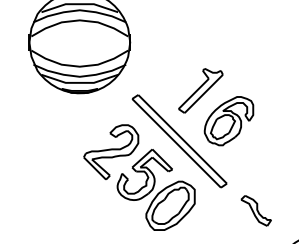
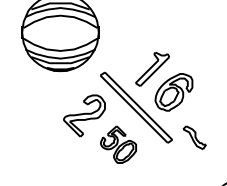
part: (155, 189) -> (118, 144), size x0.6
part: (255, 210) -> (194, 137), moved

